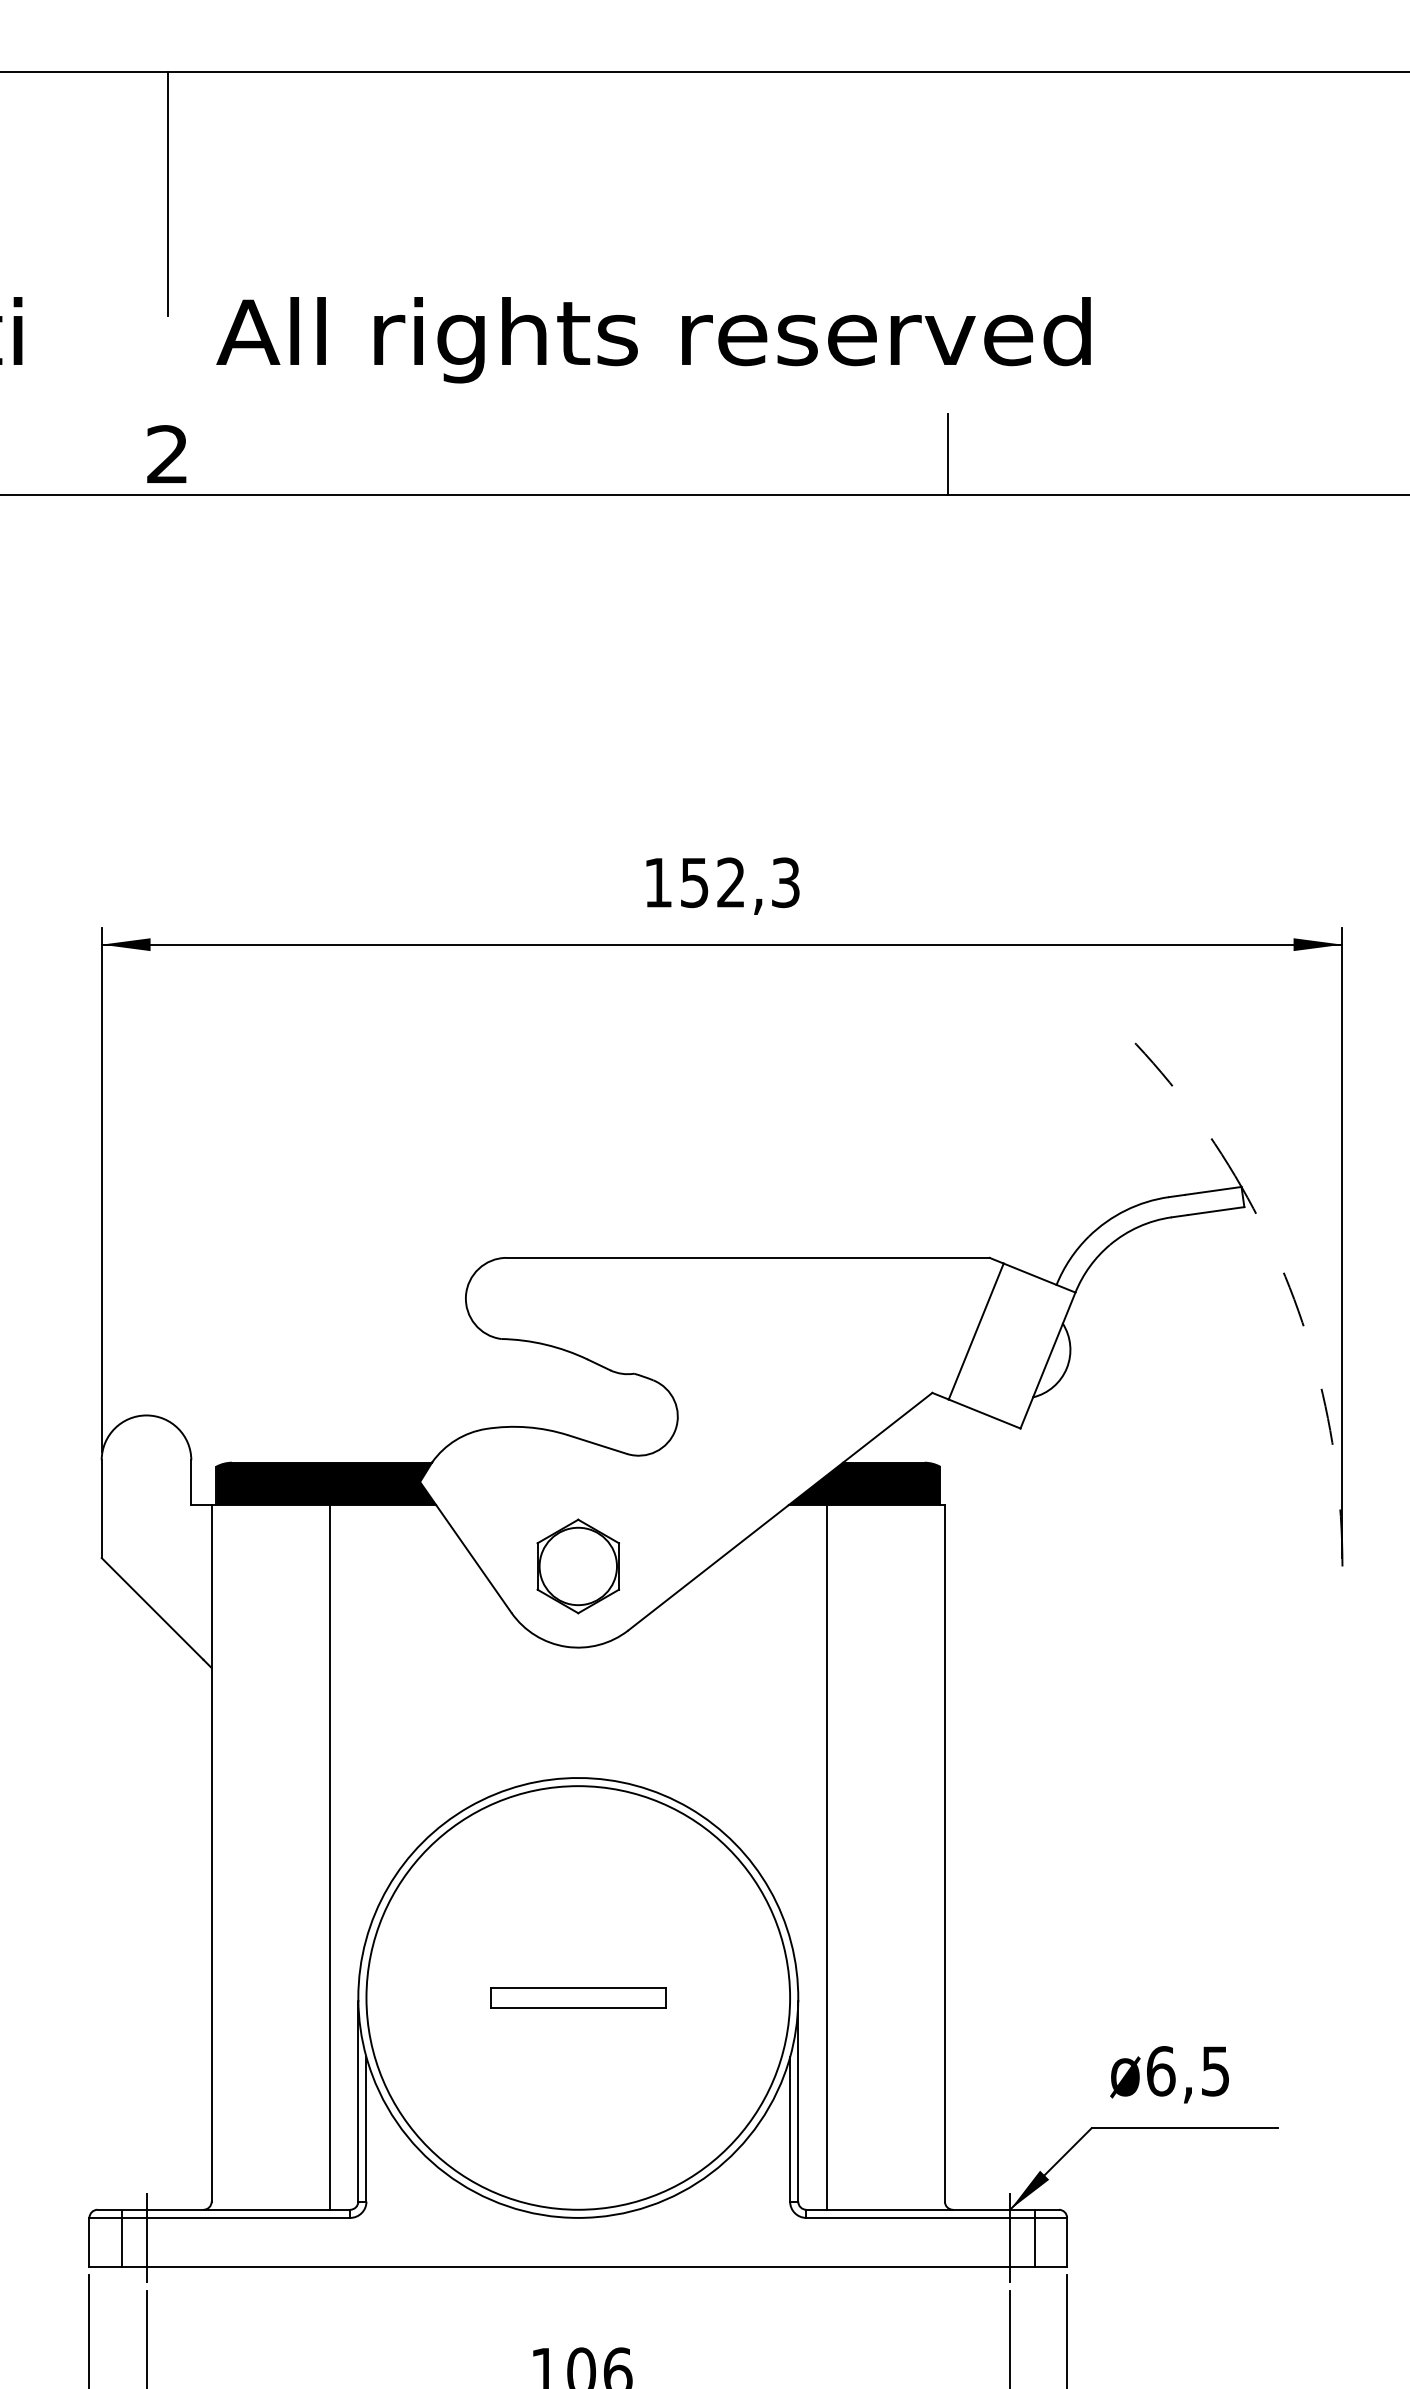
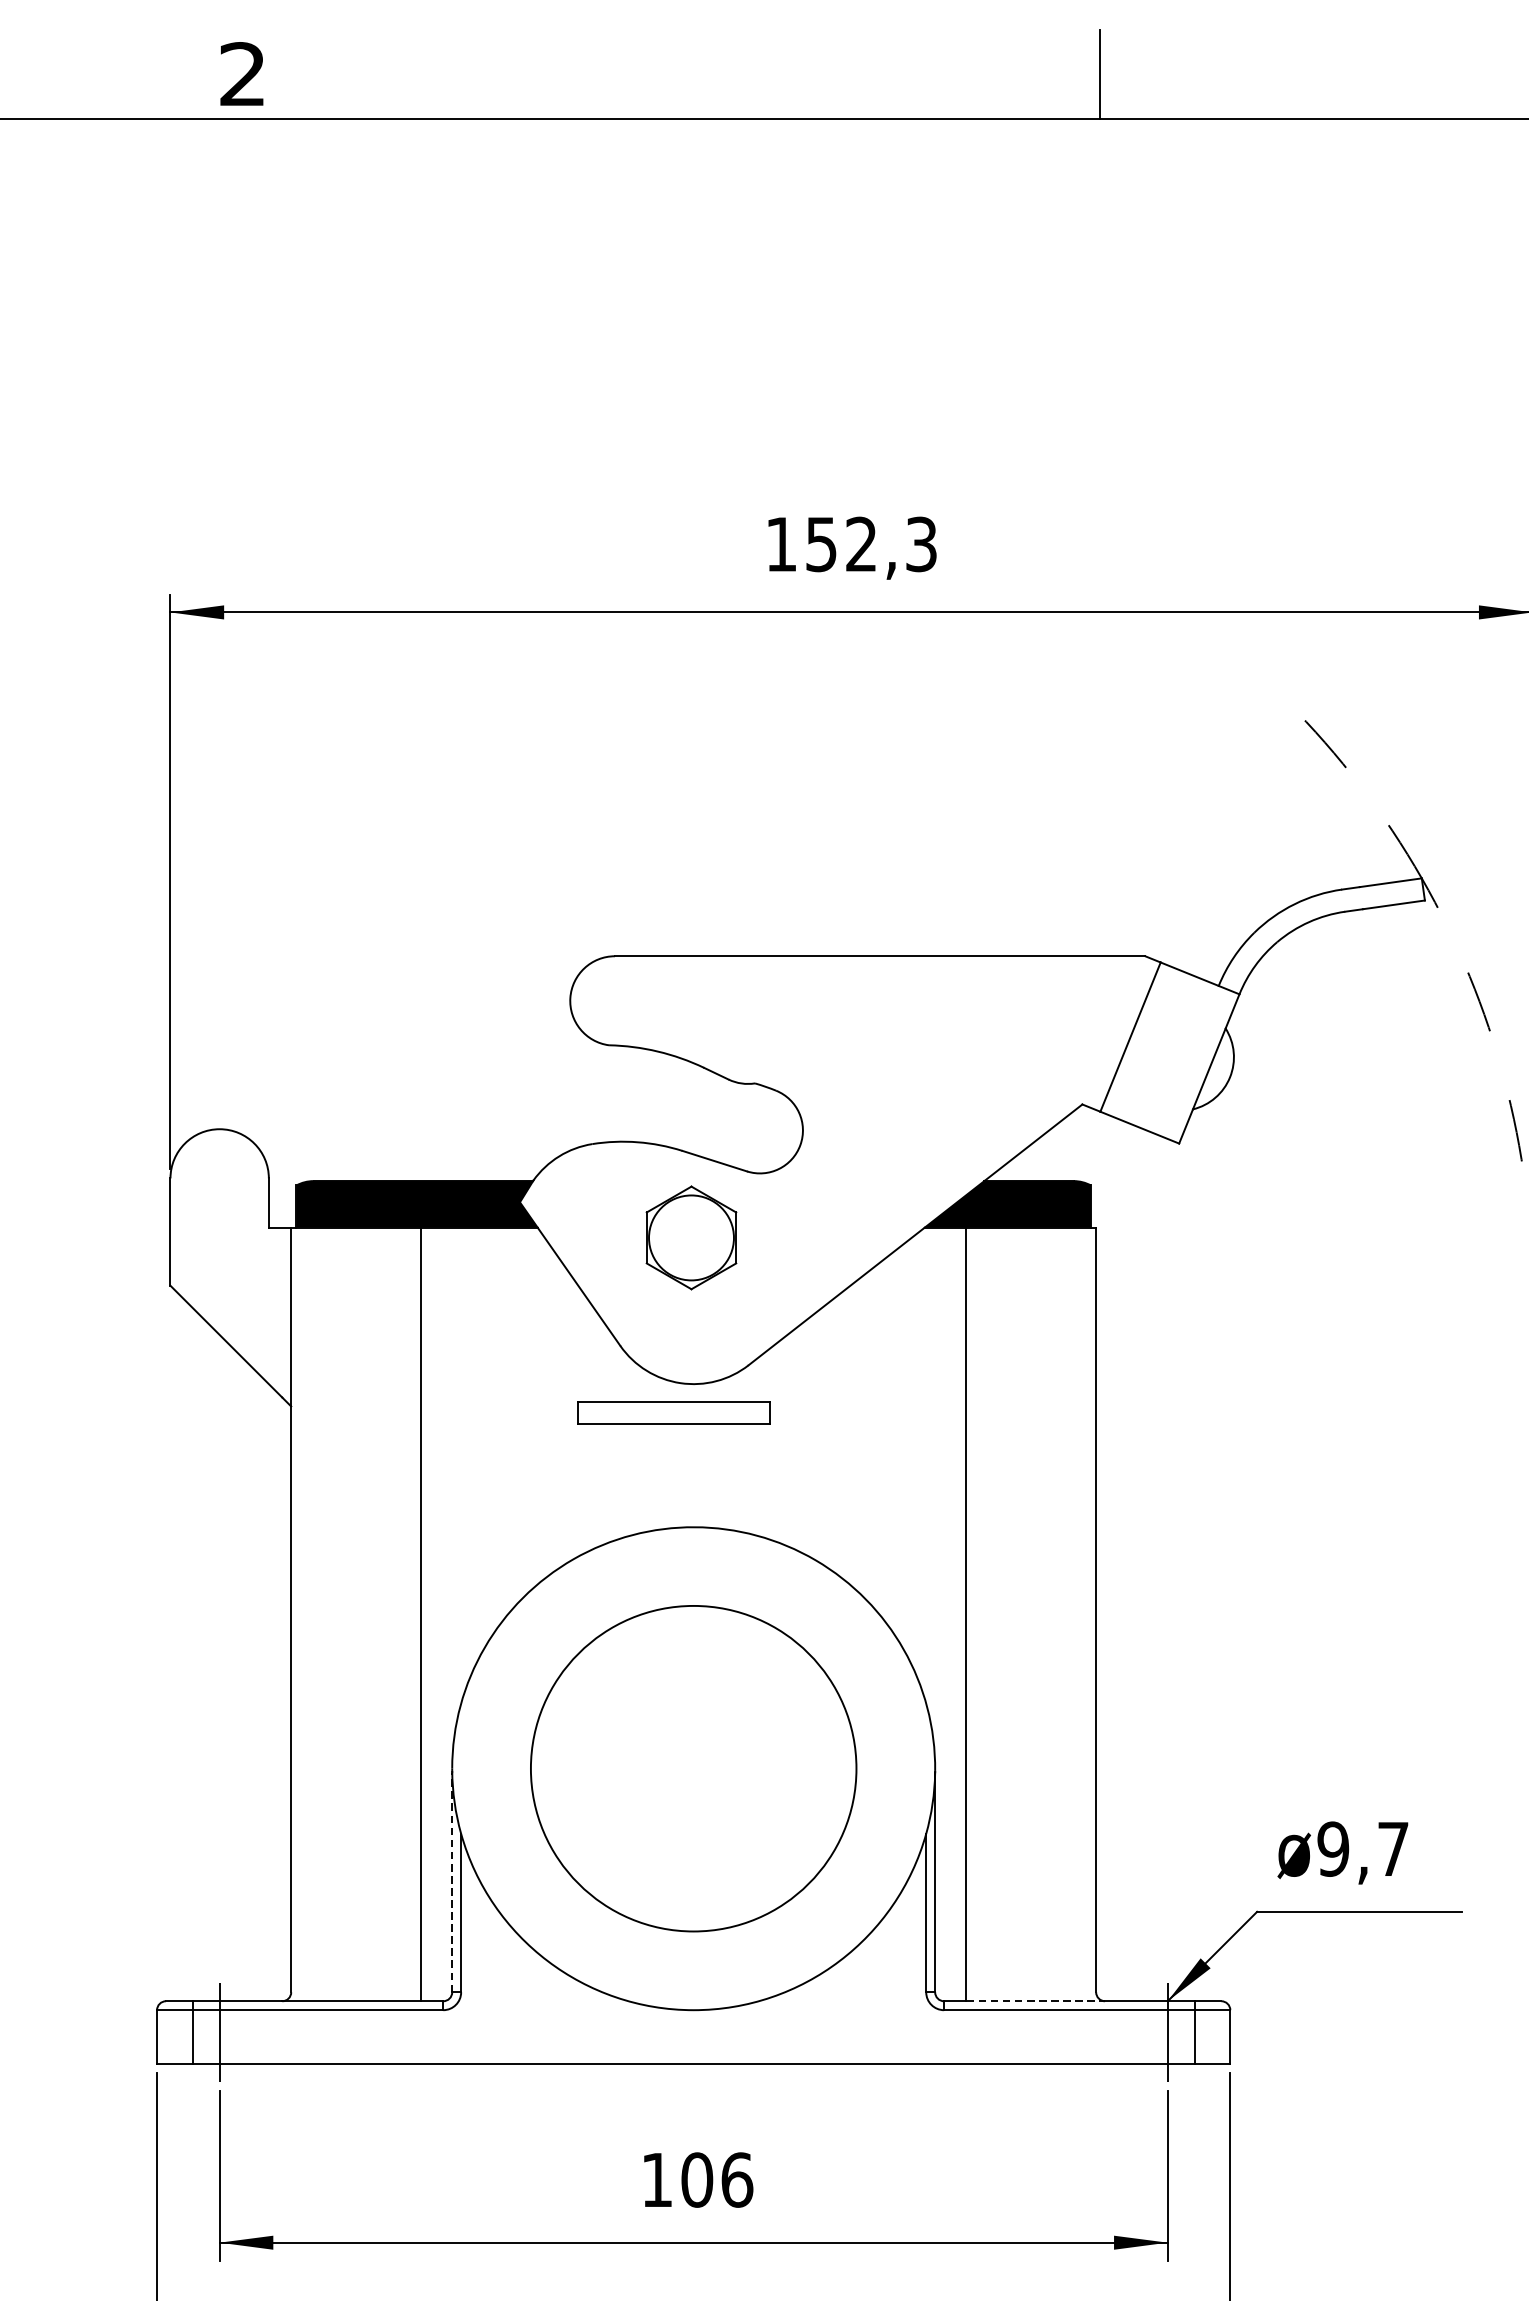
part: (577, 1566) -> (690, 1237), moved
circle: (578, 1997) -> (693, 1768), size x0.7
part: (578, 1997) -> (674, 1412), moved
text: (1187, 2071) -> (1362, 1849), ø6,5 -> ø9,7
line: (358, 2101) -> (452, 1882), solid -> dashed
line: (890, 2209) -> (1036, 2000), solid -> dashed

